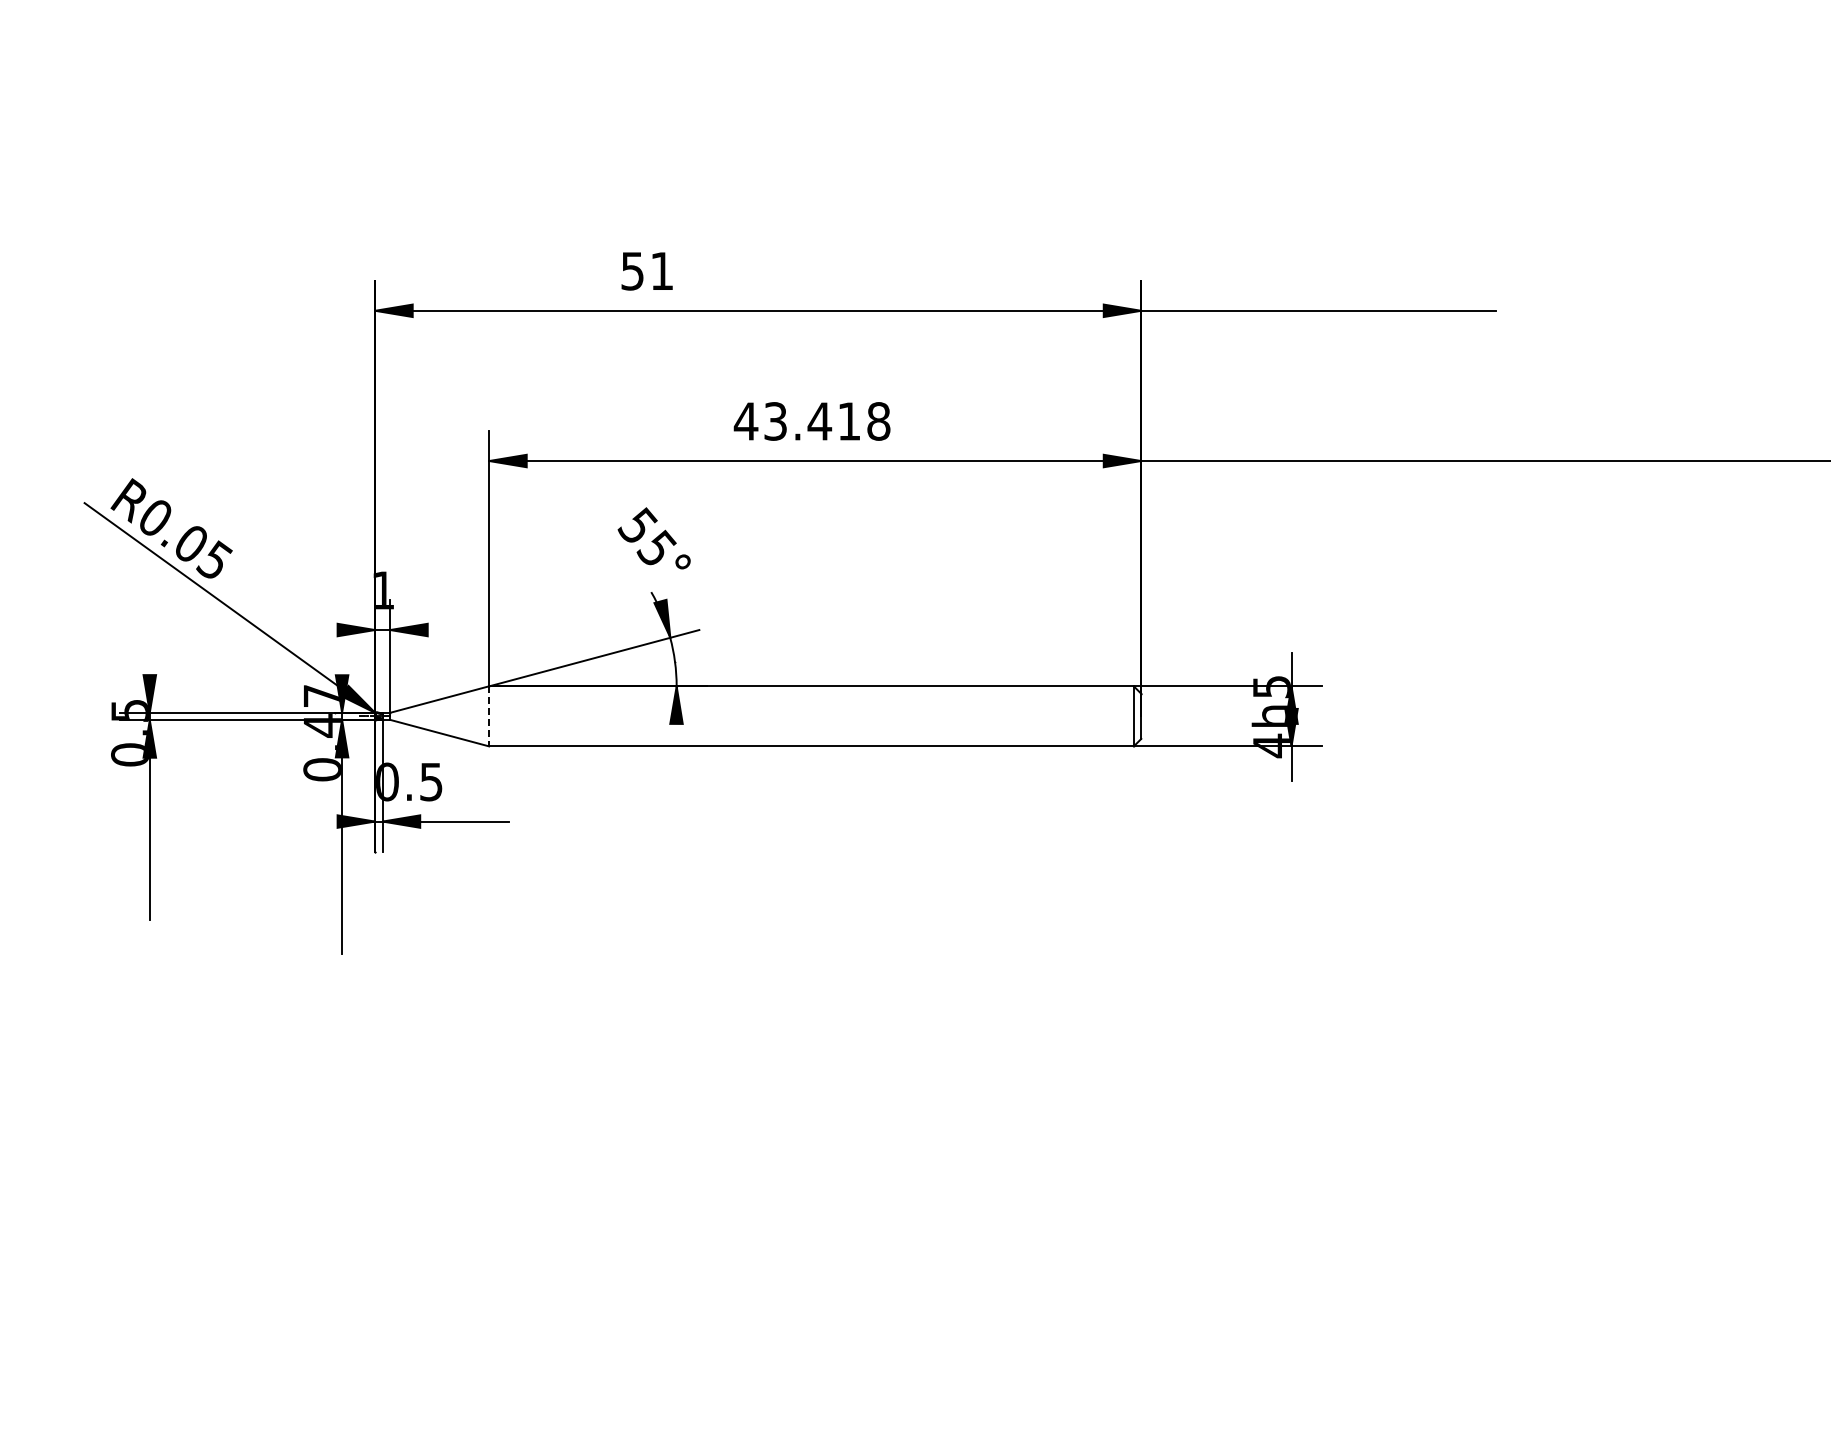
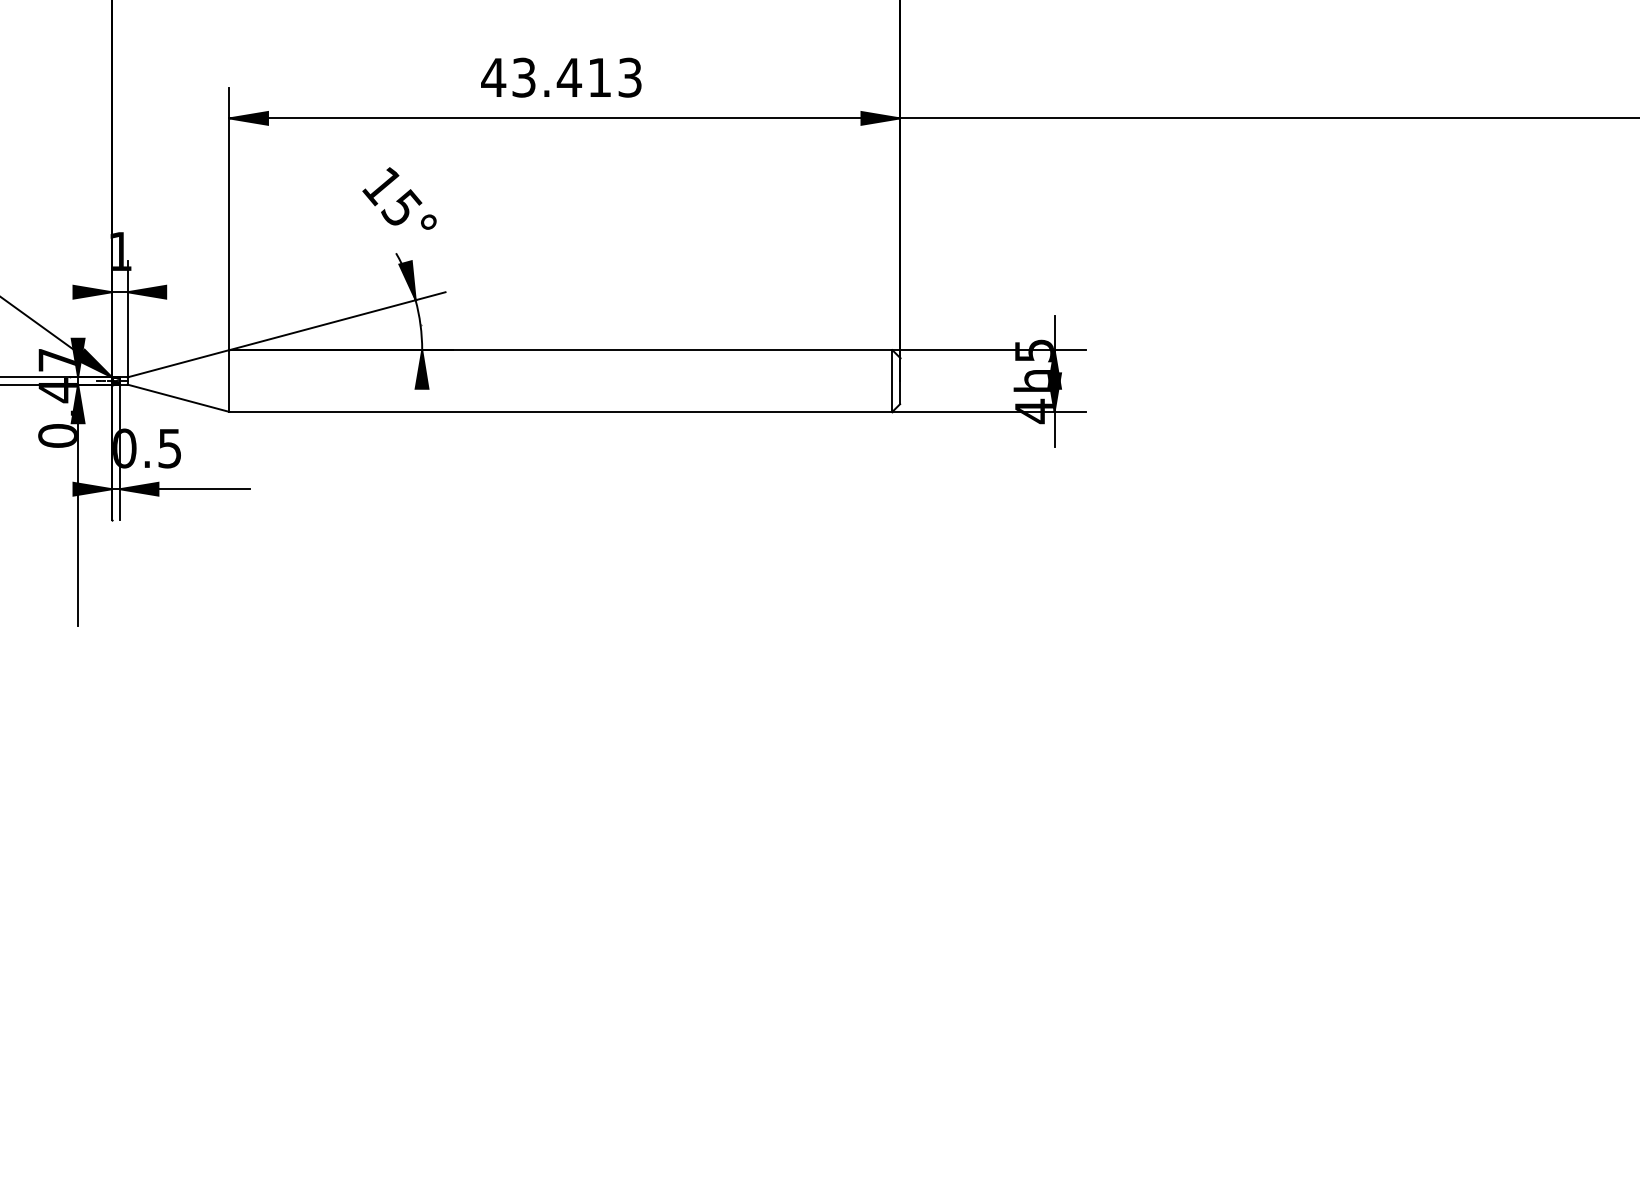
text: (878, 421) -> (629, 77), 43.418 -> 43.413
text: (637, 526) -> (381, 185), 55° -> 15°
line: (489, 716) -> (229, 381), dashed -> solid

